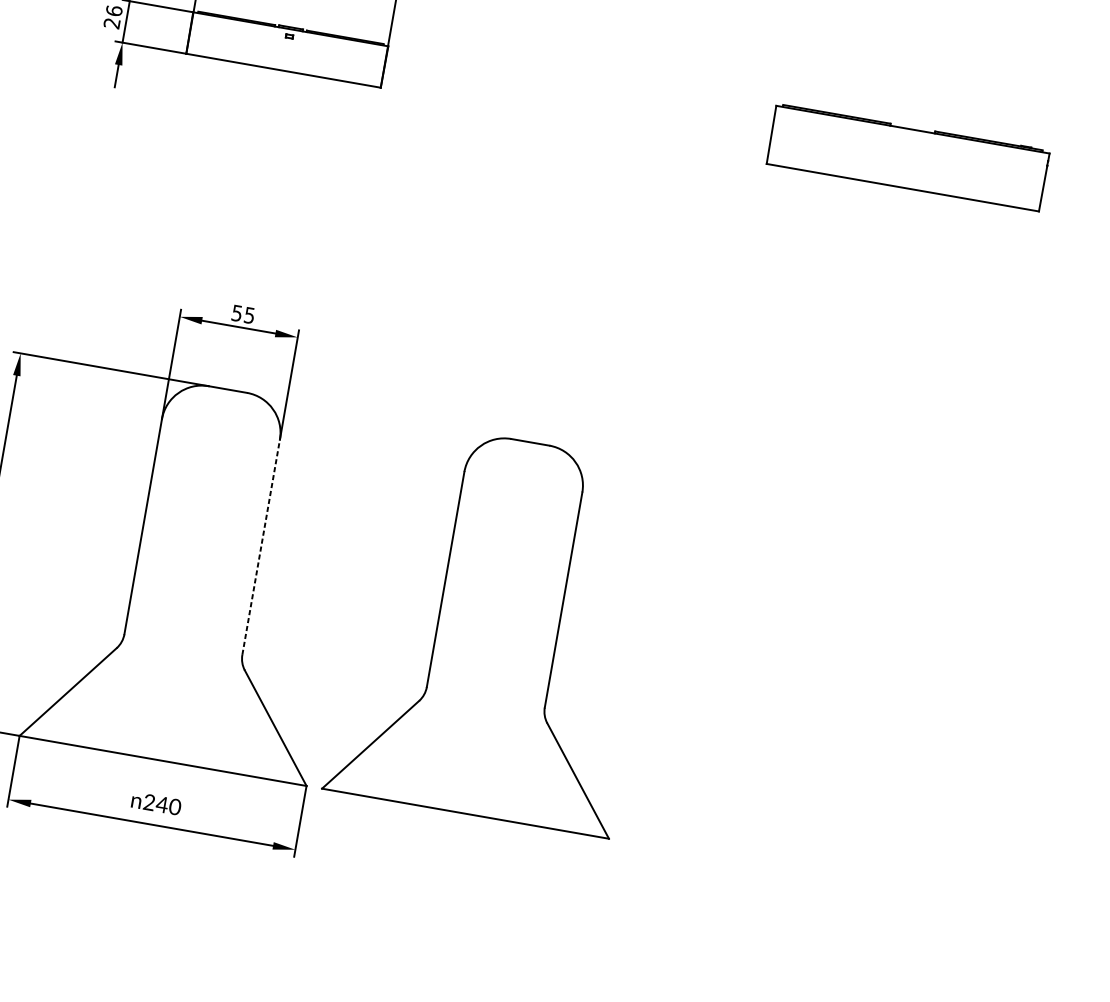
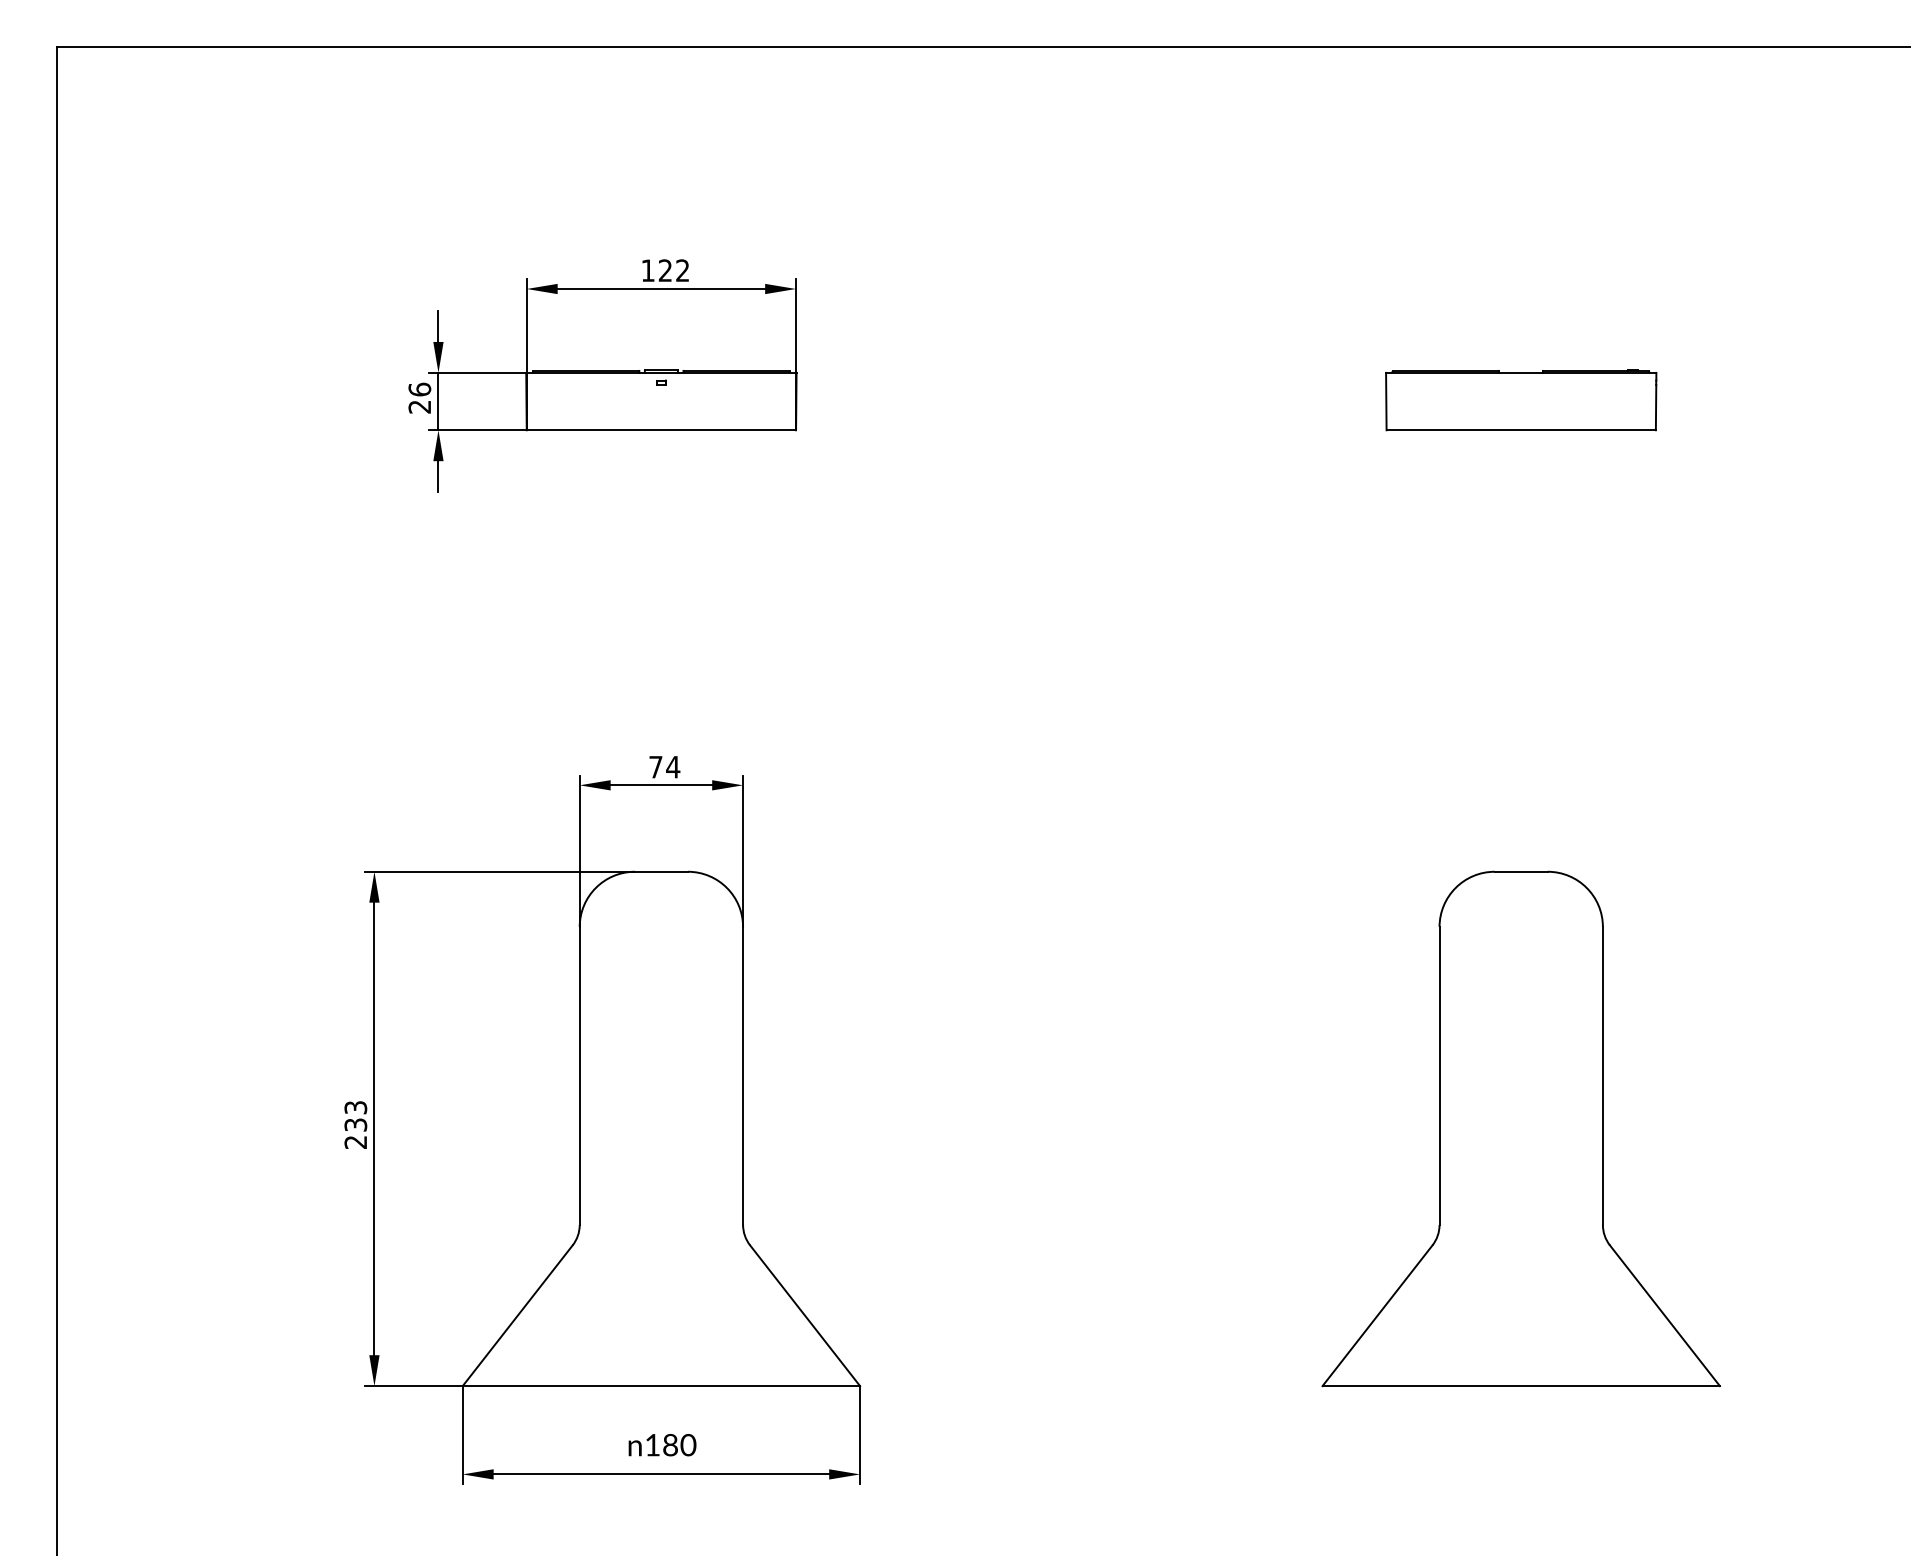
part: (908, 157) -> (1521, 400), size x0.71
text: (243, 314) -> (664, 767), 55 -> 74
line: (261, 547) -> (743, 1075), dashed -> solid
part: (497, 627) -> (1520, 1128), moved
text: (155, 803) -> (661, 1445), 240 -> 180

